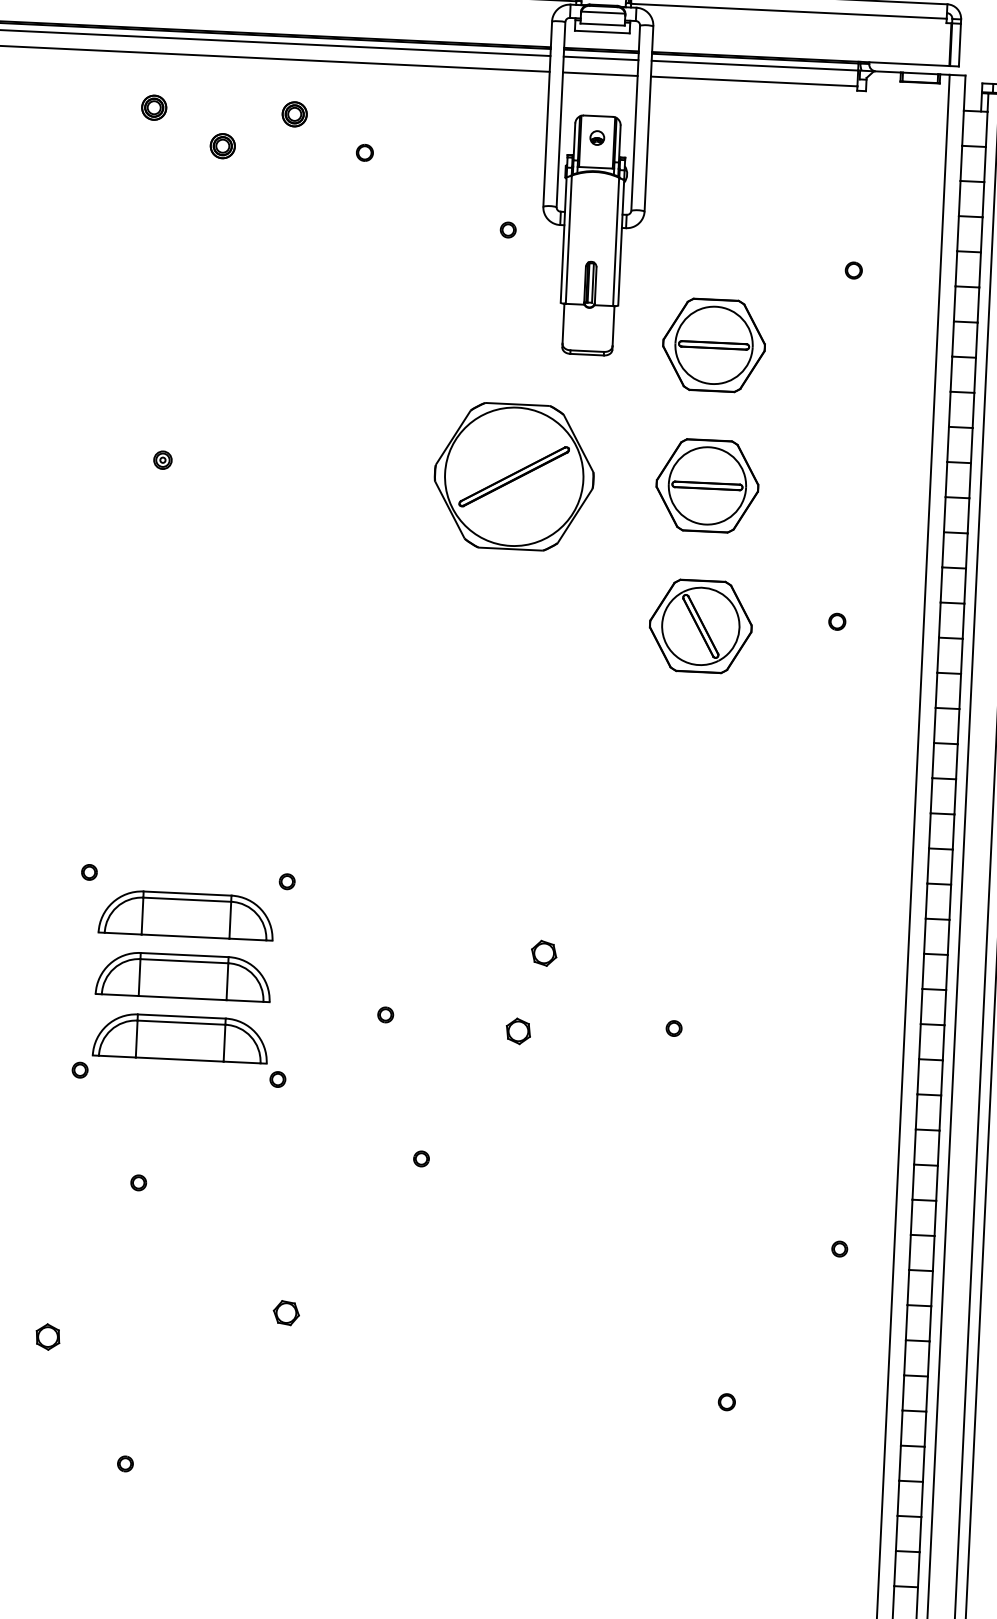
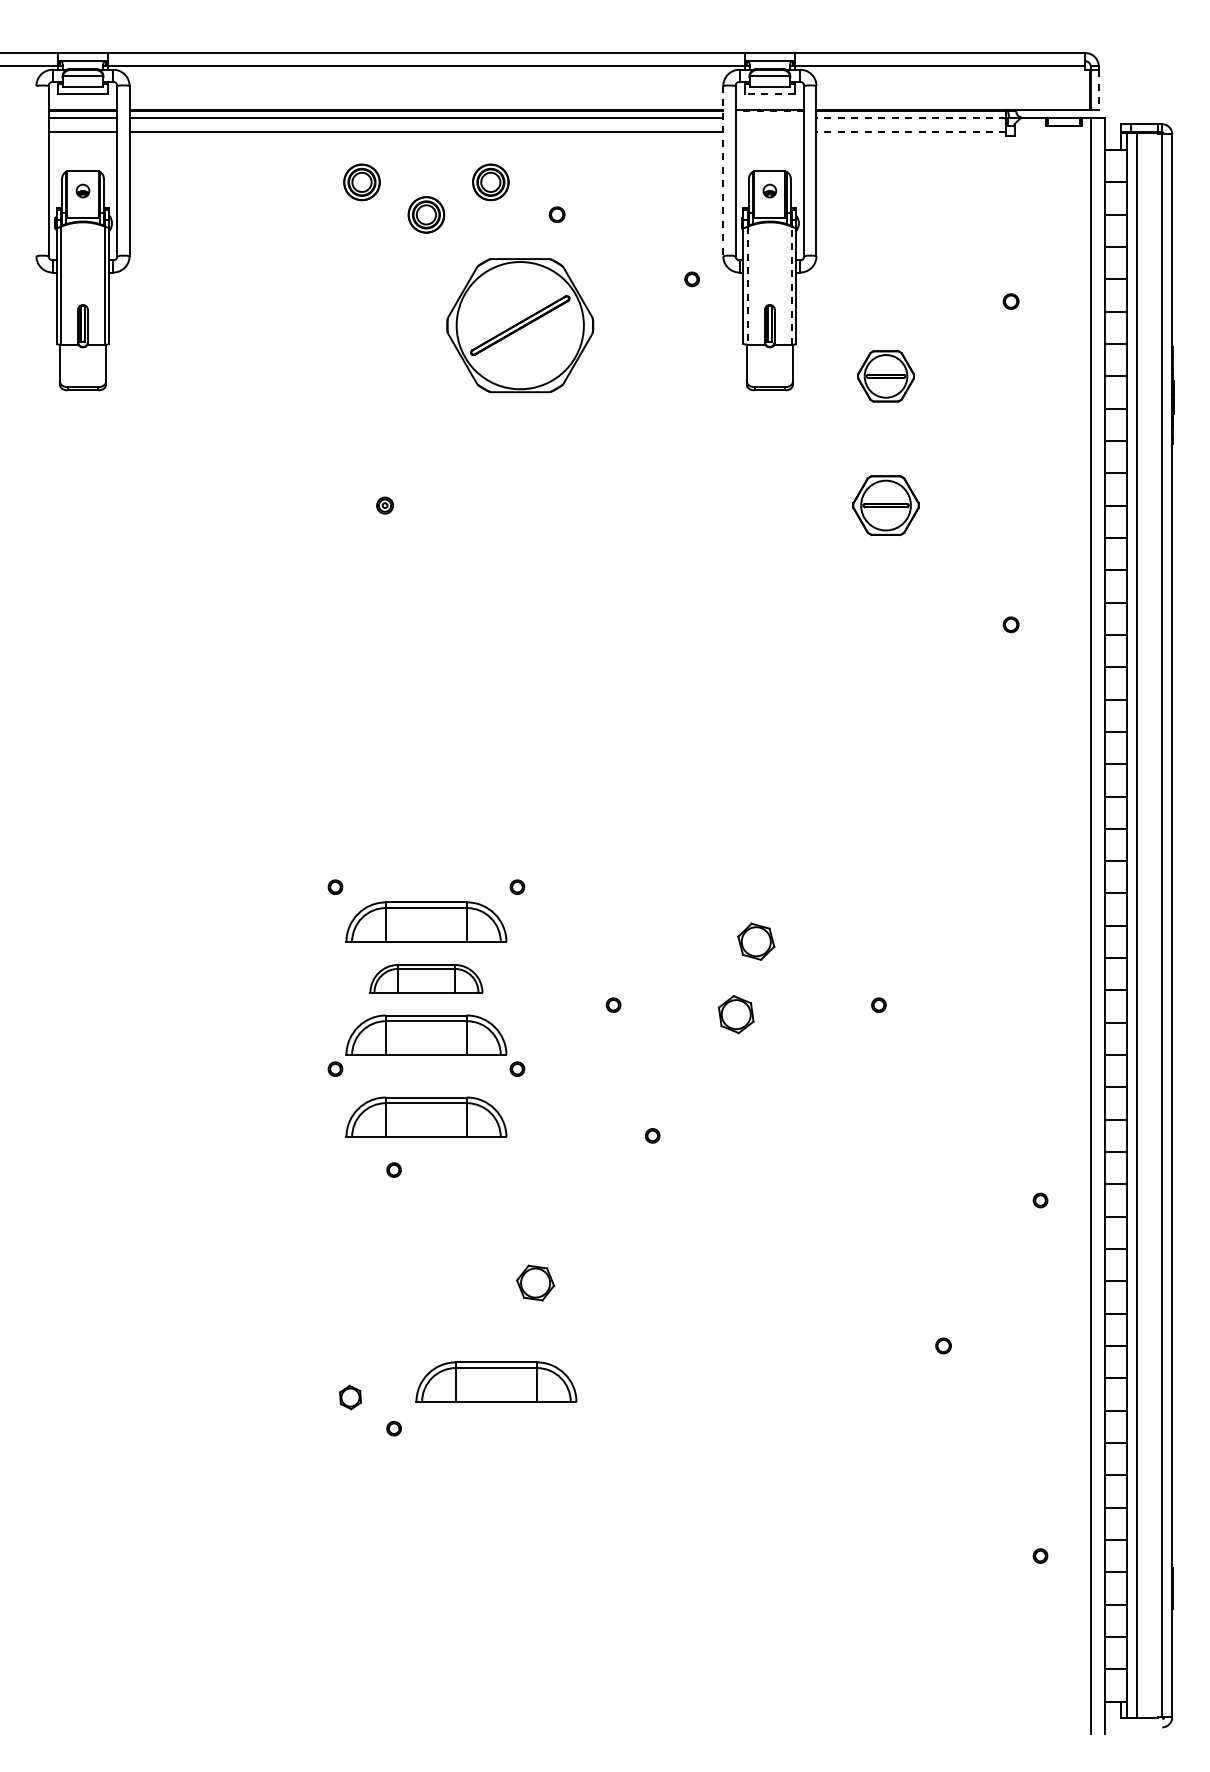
line: (601, 31) -> (769, 93), solid -> dashed
line: (959, 45) -> (1098, 90), solid -> dashed
line: (600, 51) -> (769, 111), solid -> dashed
line: (600, 58) -> (769, 117), removed
line: (755, 65) -> (911, 117), solid -> dashed
line: (599, 74) -> (769, 132), removed
line: (754, 81) -> (911, 132), solid -> dashed
part: (153, 107) -> (361, 182), size x1.6
part: (295, 114) -> (491, 182), size x1.6
line: (547, 114) -> (723, 171), solid -> dashed
part: (222, 145) -> (426, 214), size x1.6
line: (569, 240) -> (748, 286), solid -> dashed
line: (615, 241) -> (791, 285), solid -> dashed
part: (713, 345) -> (885, 376), size x0.6
part: (514, 476) -> (520, 325), moved
part: (706, 485) -> (885, 505), size x0.7
part: (700, 625) -> (885, 634), removed
part: (544, 953) -> (756, 941), size x1.6
part: (183, 976) -> (426, 978), size x0.7
part: (517, 1031) -> (735, 1014), size x1.6
part: (176, 1126) -> (426, 1116), added
part: (285, 1313) -> (534, 1283), size x1.6
part: (47, 1337) -> (350, 1397), moved
part: (239, 1417) -> (496, 1381), added

